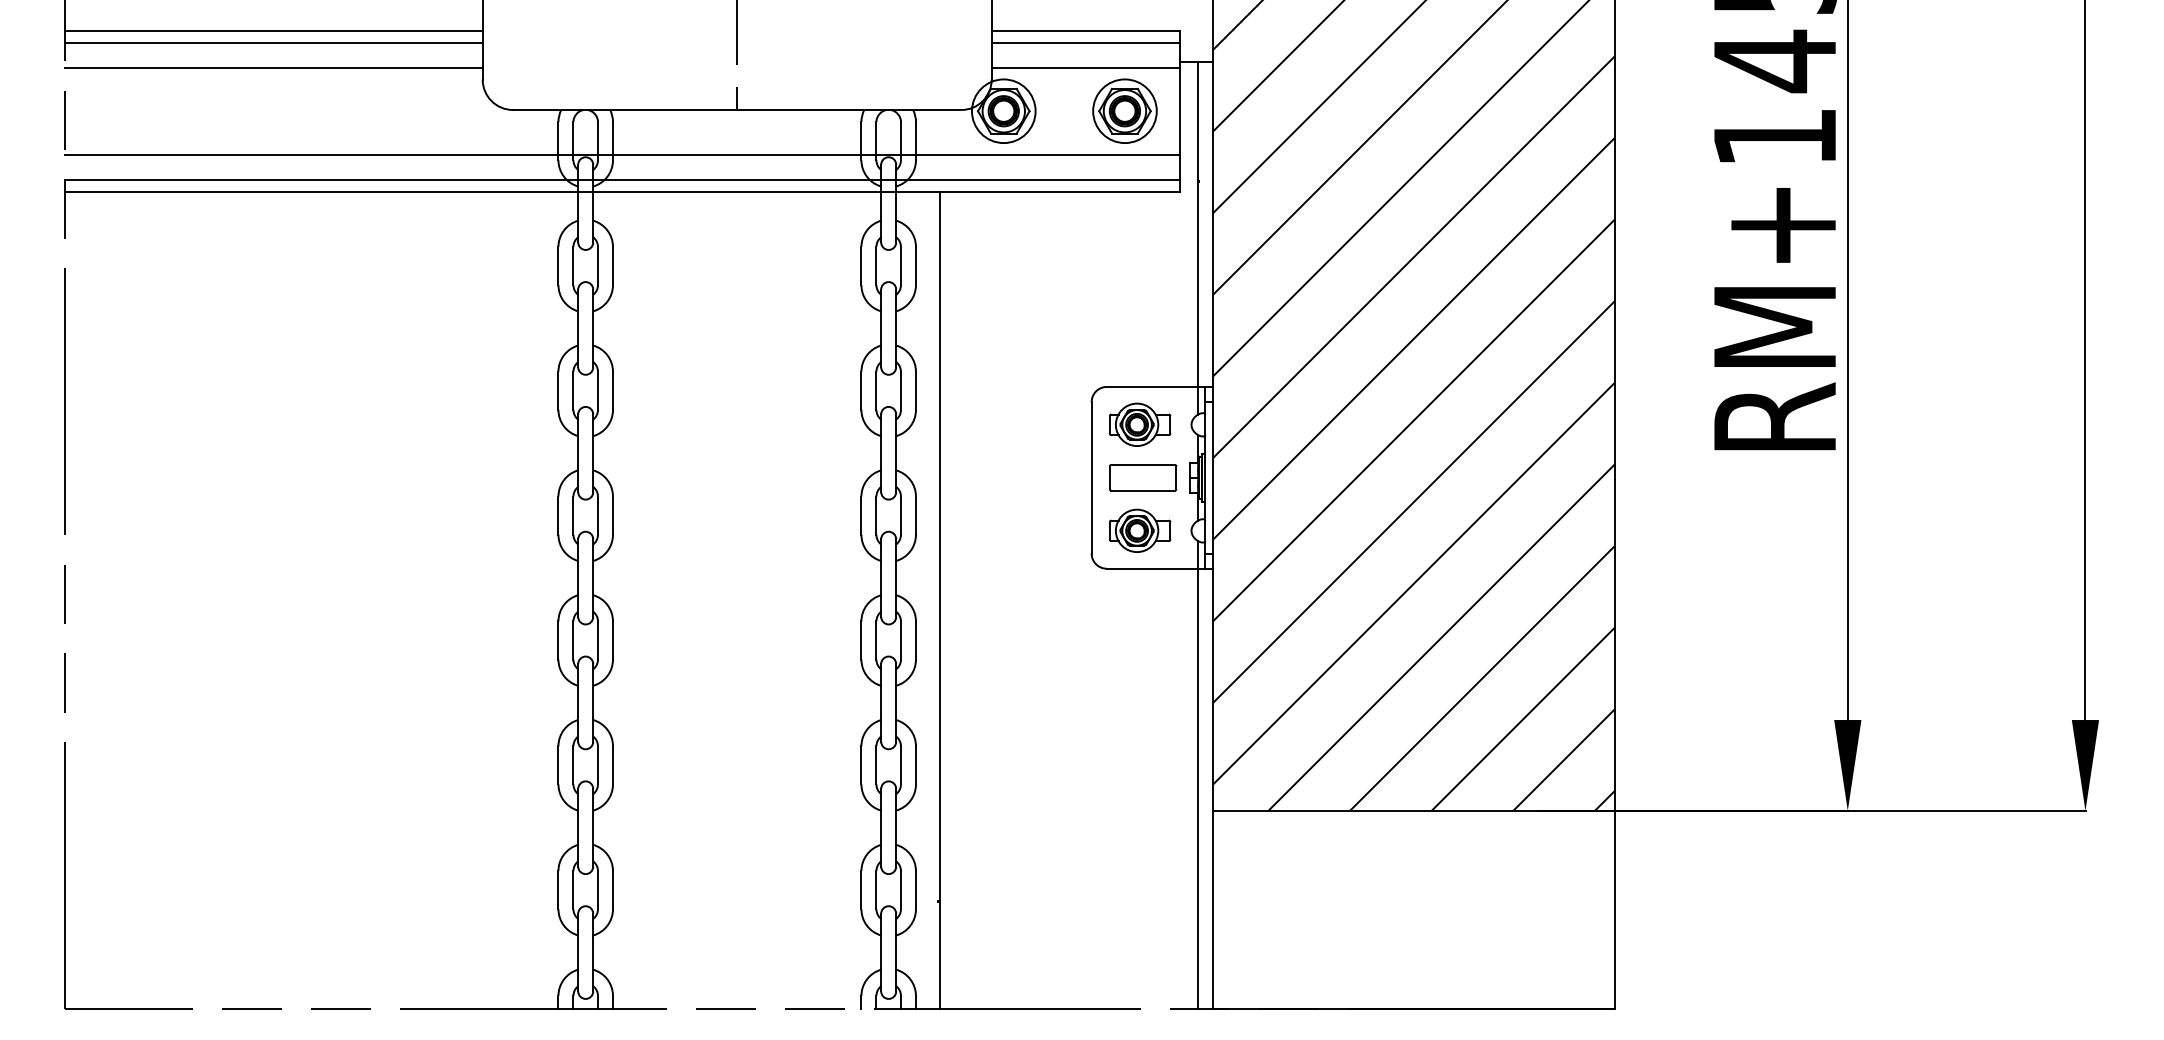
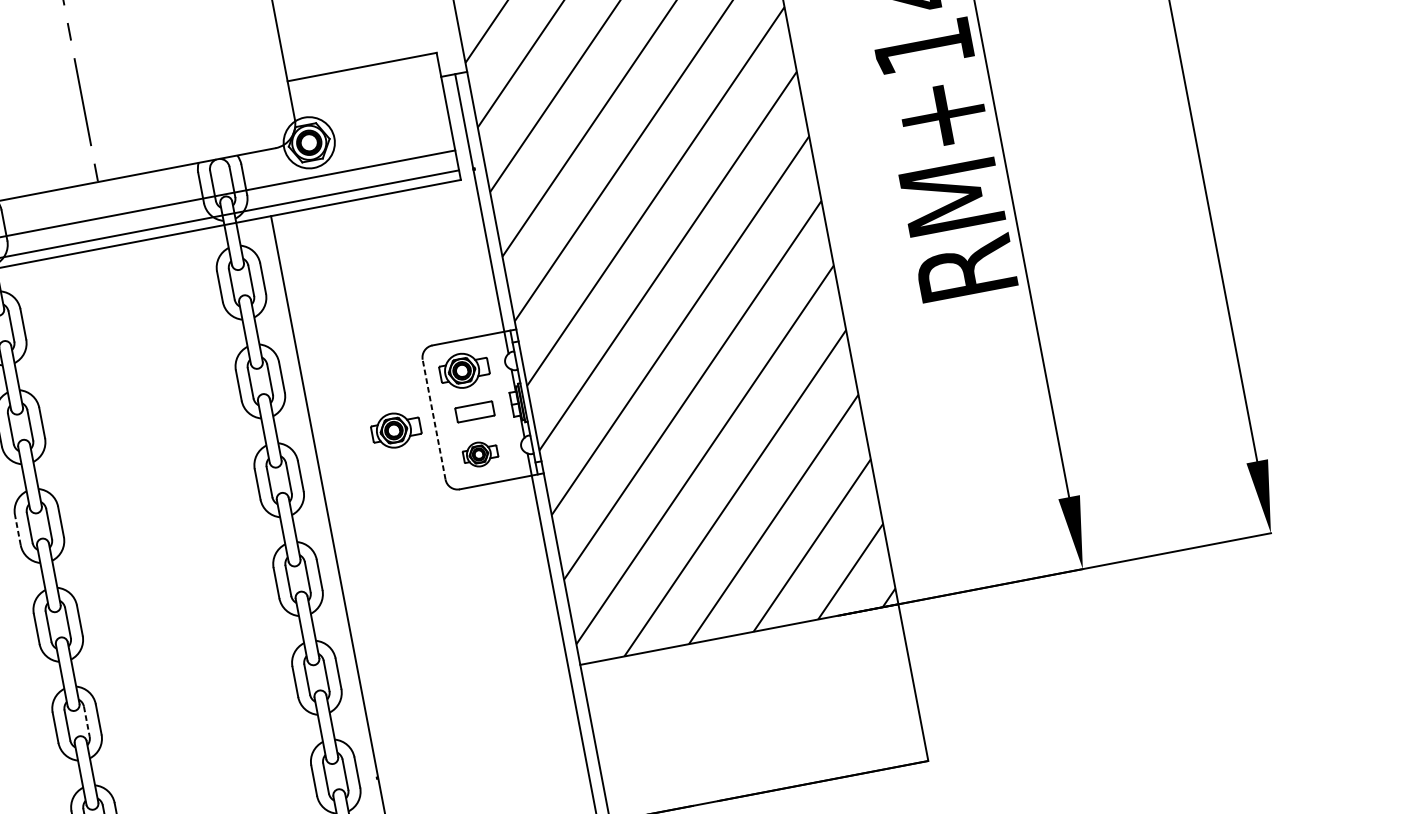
line: (1085, 43) -> (363, 76), removed
line: (1085, 68) -> (367, 96), removed
part: (1124, 110) -> (404, 123), removed
line: (1091, 477) -> (433, 419), solid -> dashed
part: (1143, 477) -> (475, 411), size x0.7
part: (1043, 481) -> (396, 429), added
line: (558, 515) -> (17, 529), solid -> dashed
part: (1140, 530) -> (480, 453), size x0.7
line: (597, 765) -> (86, 721), solid -> dashed

